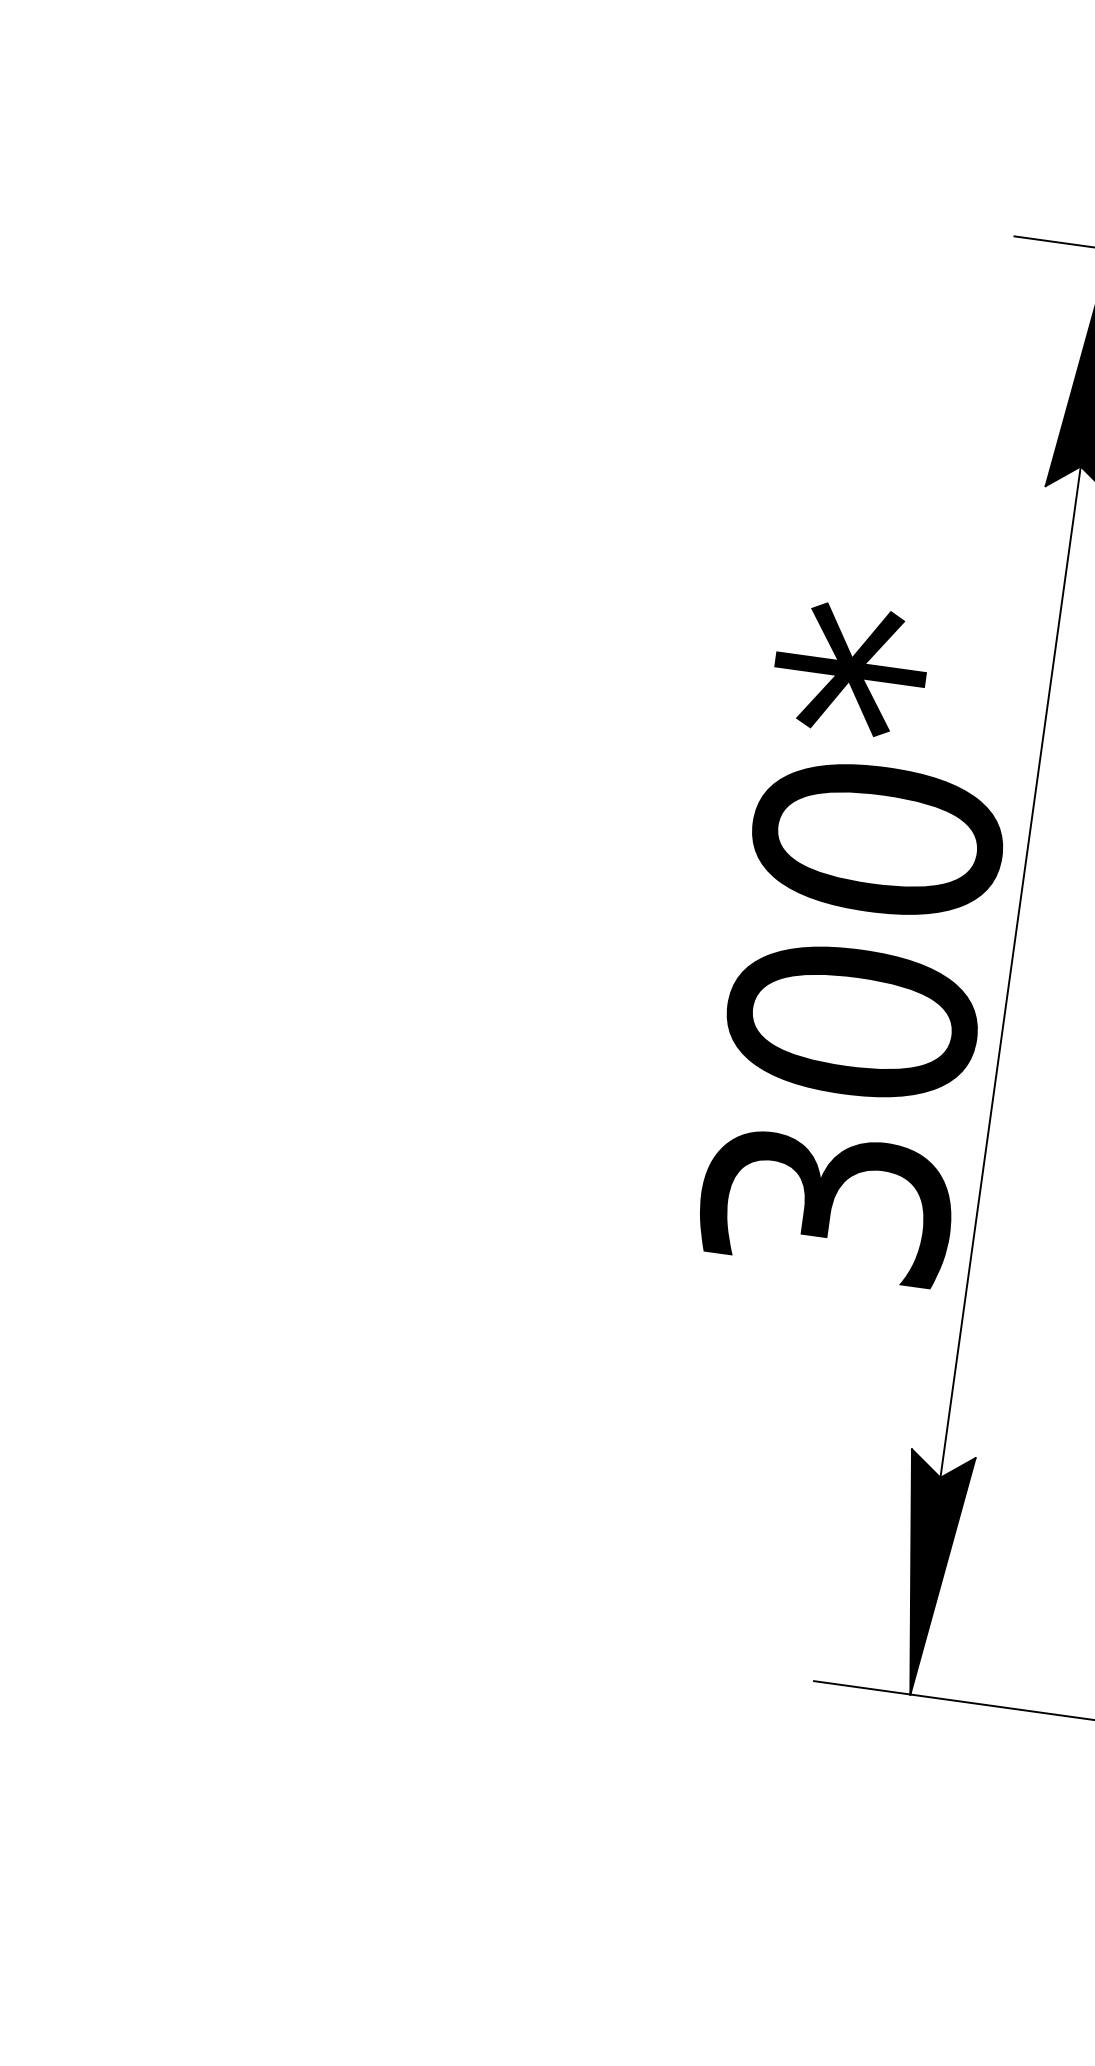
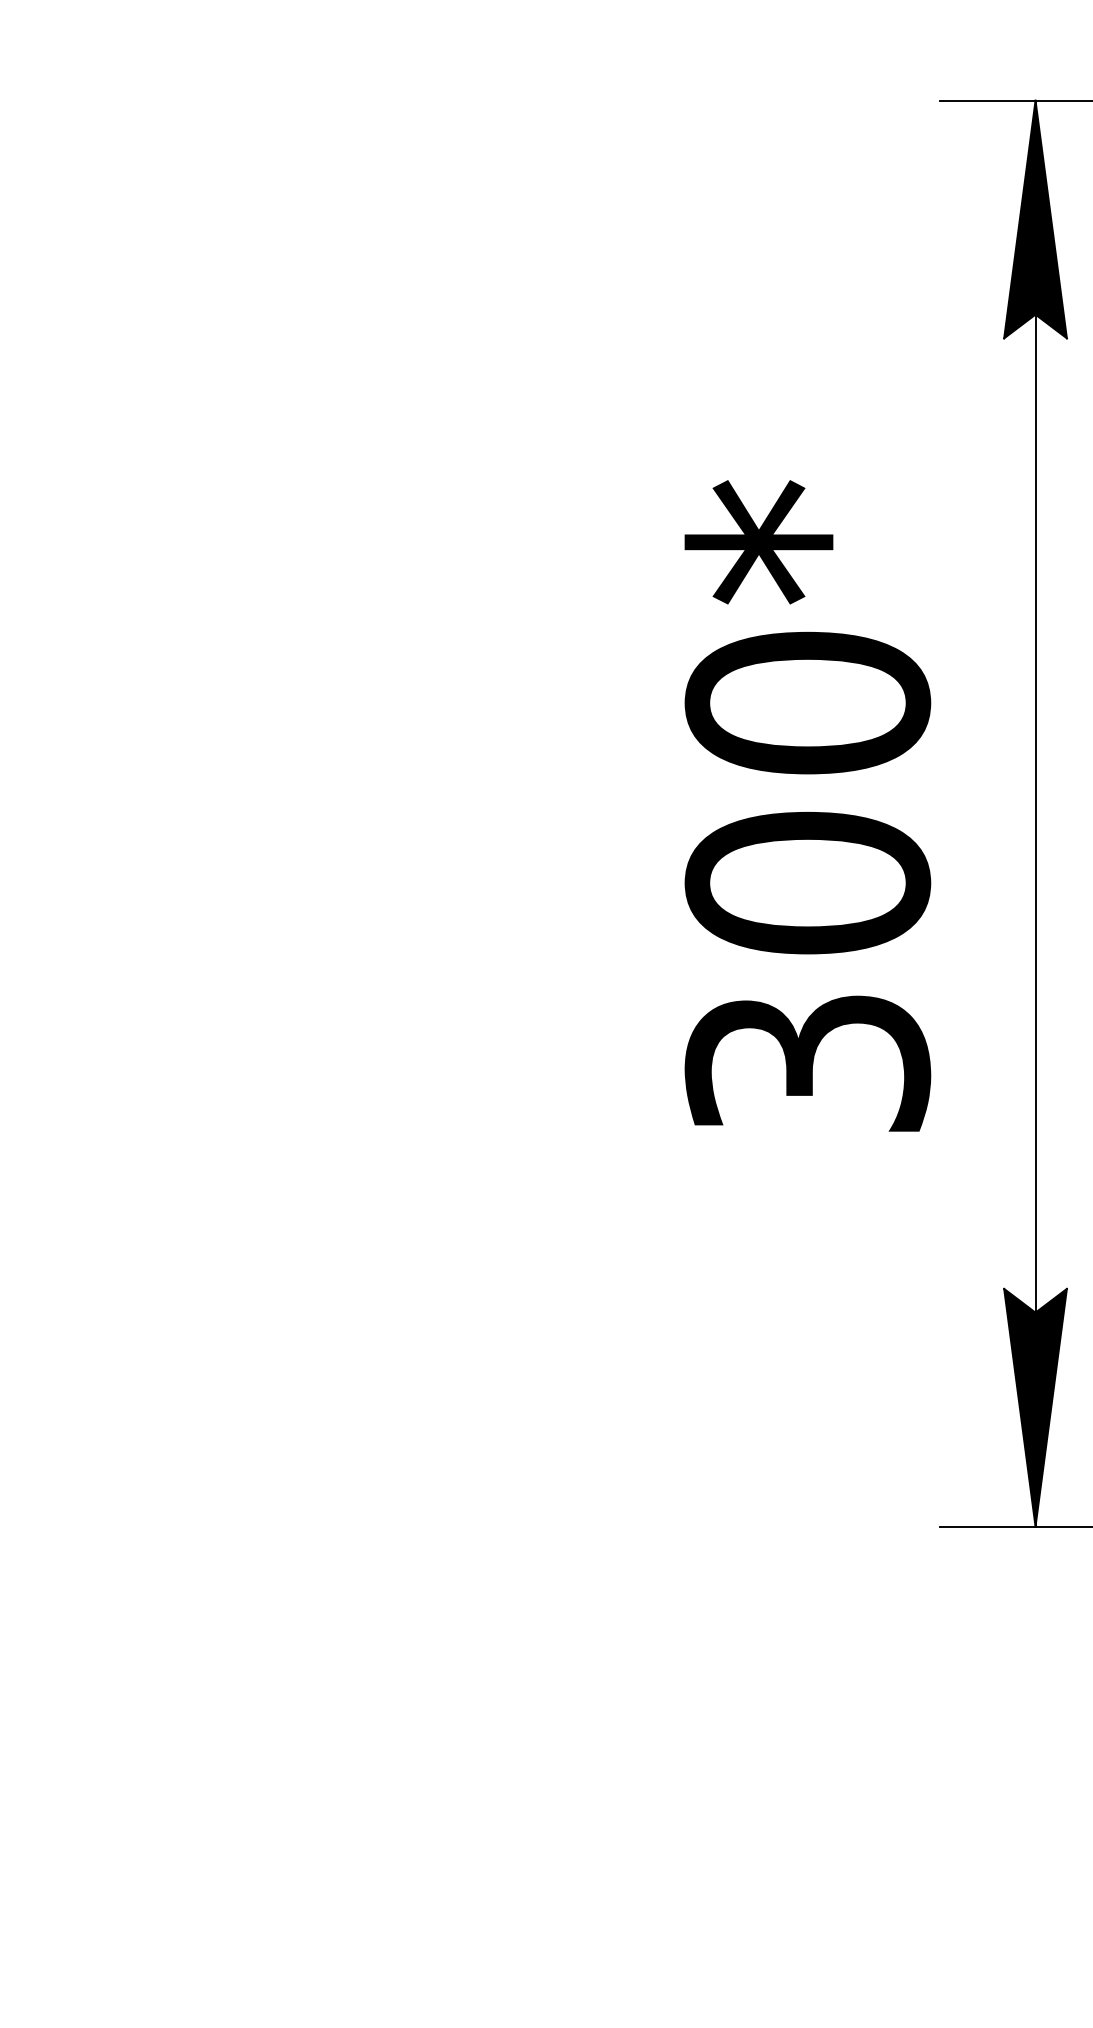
text: (862, 943) -> (807, 805), moved

